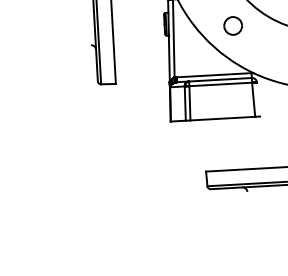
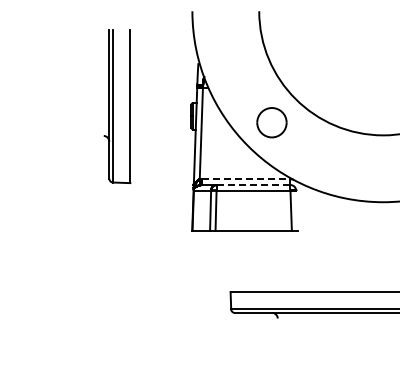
part: (232, 25) -> (271, 122), size x1.4
line: (214, 75) -> (246, 179), solid -> dashed
line: (220, 80) -> (253, 185), solid -> dashed

